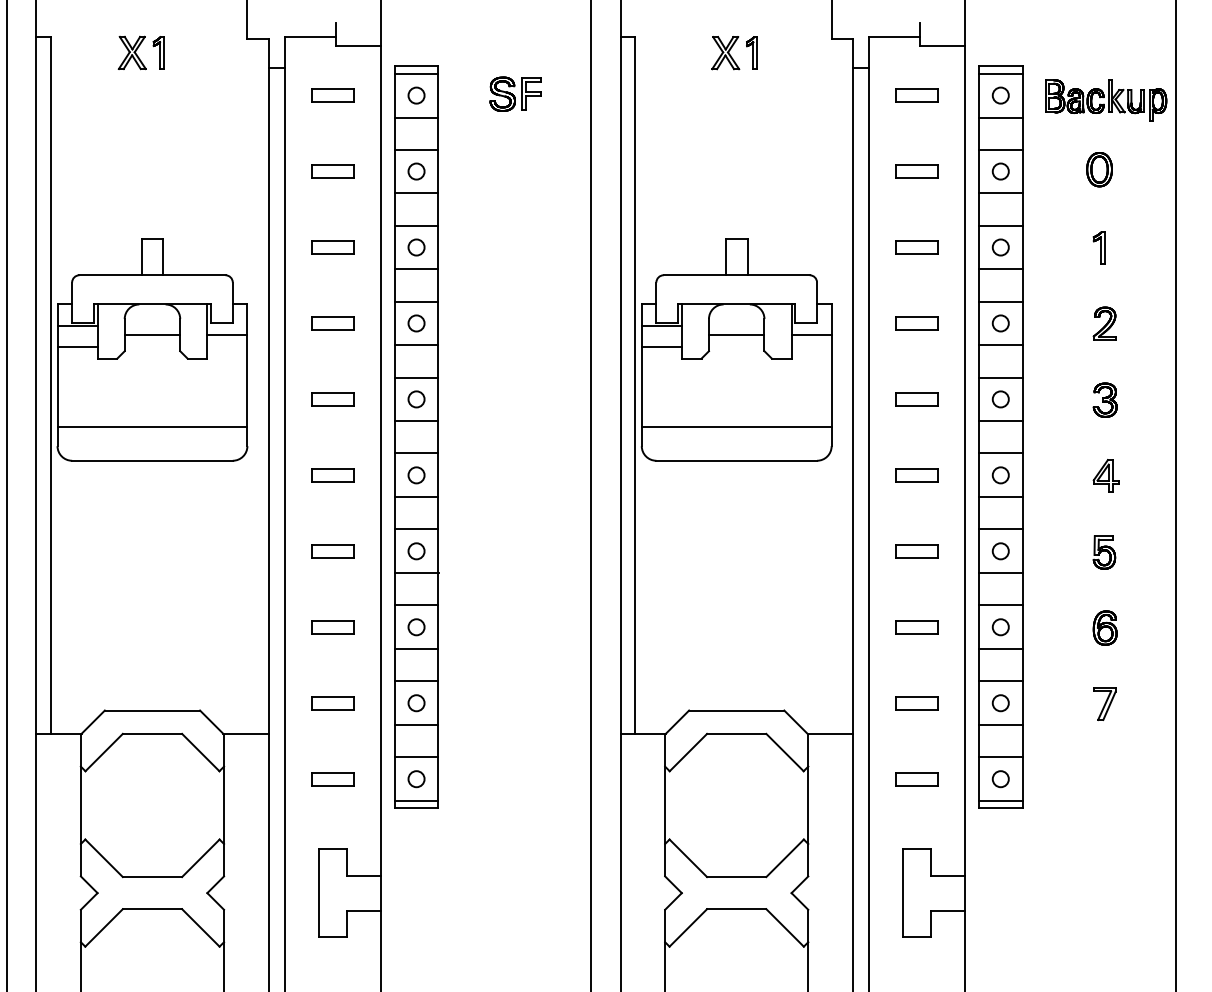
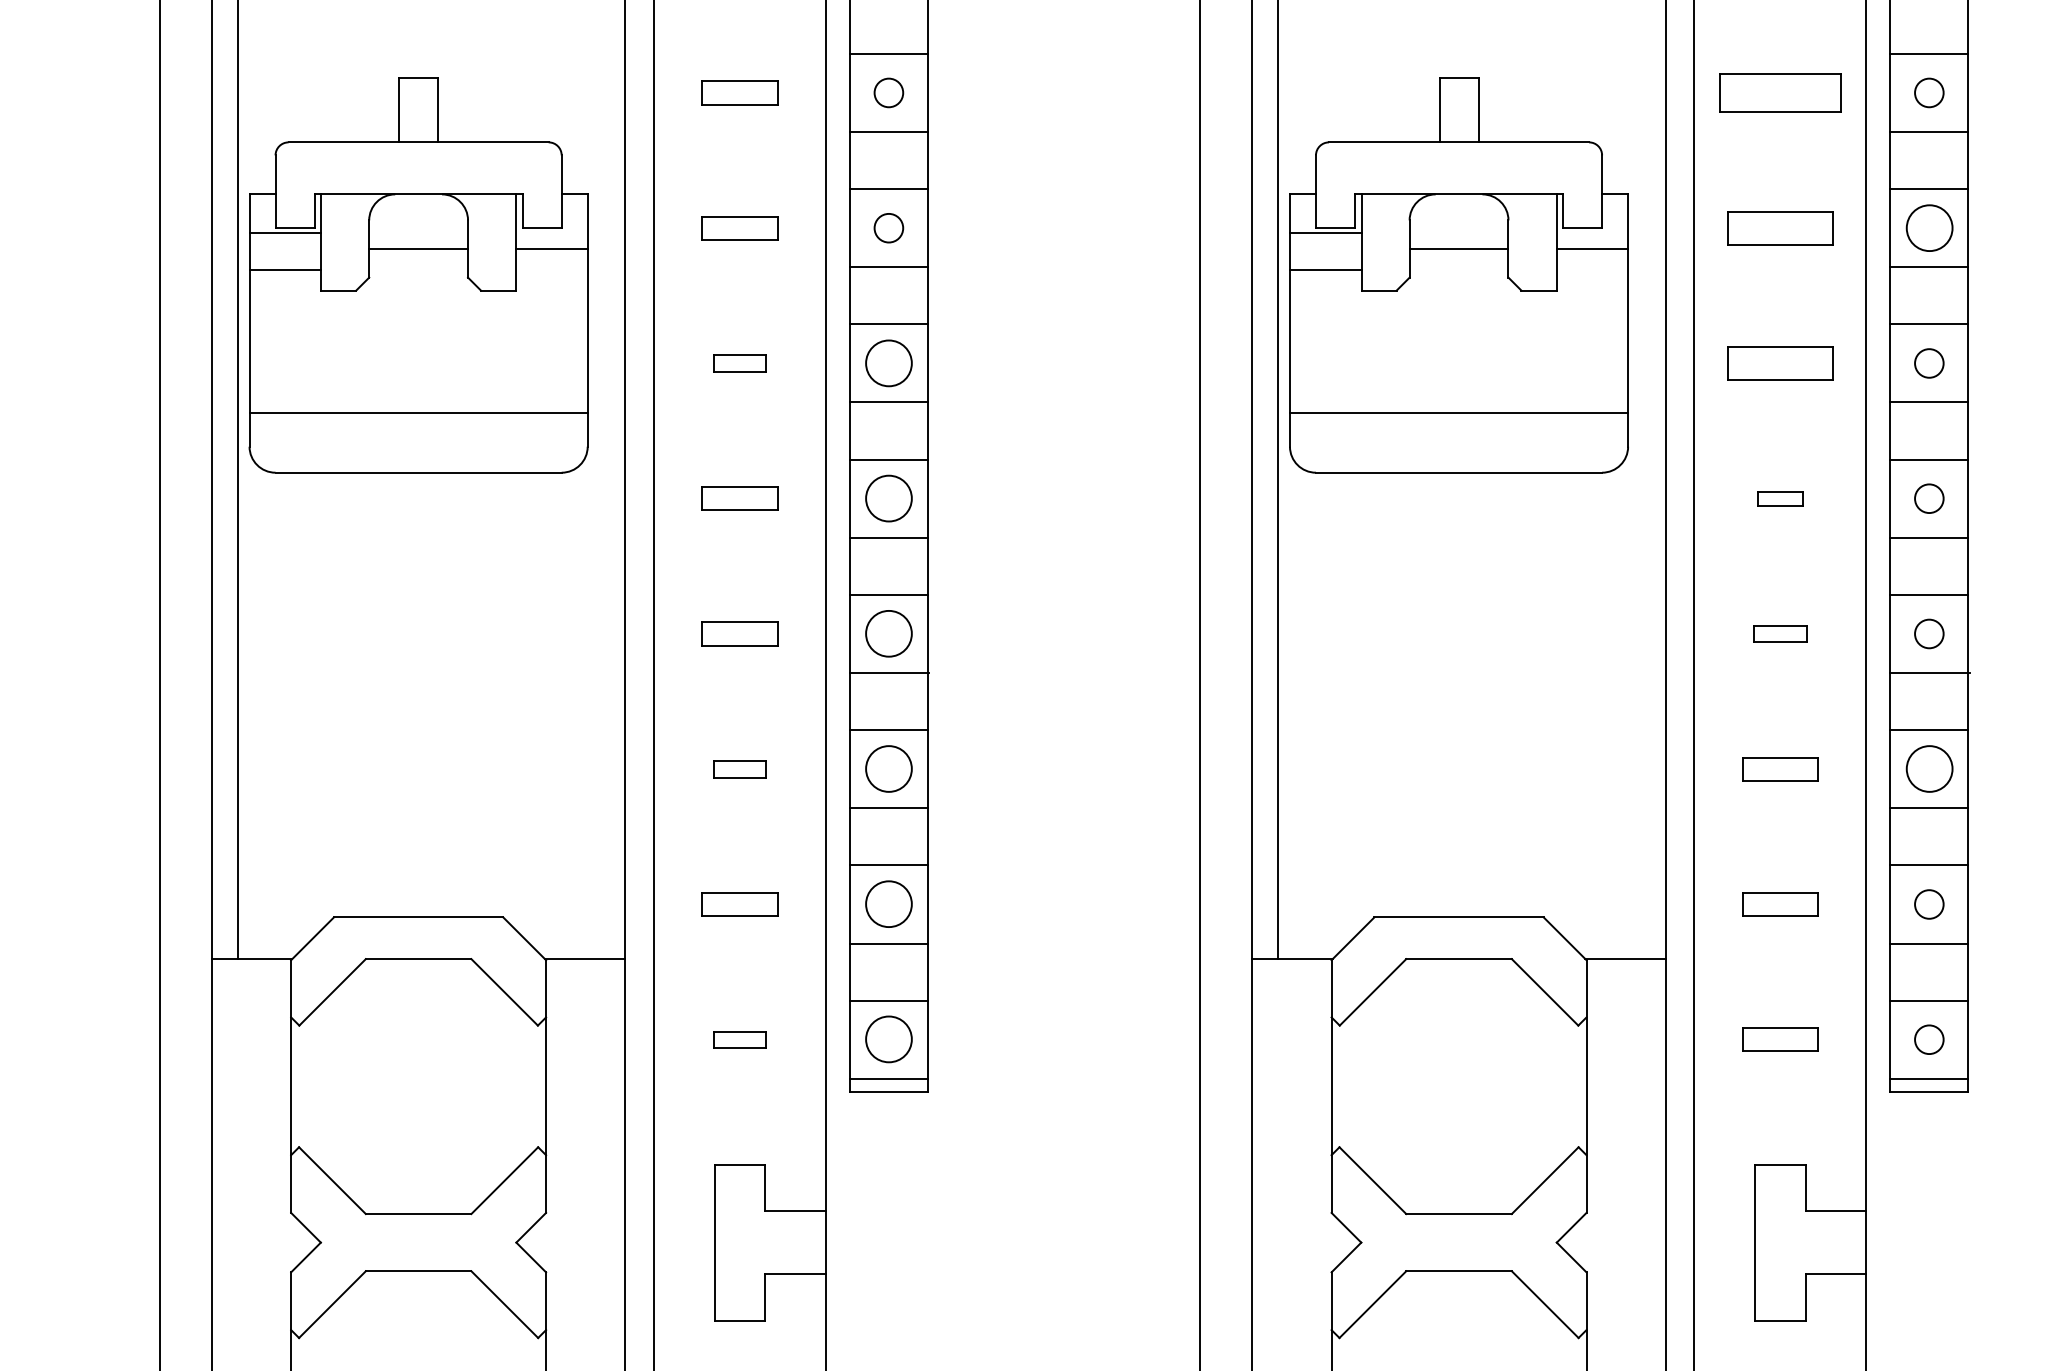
part: (916, 247) -> (1779, 92), size x1.6
part: (916, 323) -> (1779, 228), size x1.4
circle: (1000, 323) -> (1928, 228), size x1.6
part: (332, 399) -> (739, 363), size x0.7
circle: (416, 399) -> (888, 363), size x1.6
part: (916, 399) -> (1779, 363), size x1.4
circle: (416, 475) -> (888, 498), size x1.6
part: (916, 475) -> (1779, 498), size x0.6
circle: (416, 551) -> (888, 634), size x1.6
part: (916, 551) -> (1779, 634), size x0.7
part: (332, 627) -> (739, 769), size x0.7
circle: (416, 627) -> (888, 769), size x1.6
circle: (1000, 627) -> (1928, 769), size x1.6
circle: (416, 703) -> (888, 904), size x1.6
part: (332, 779) -> (739, 1040), size x0.7
circle: (416, 779) -> (888, 1040), size x1.6

